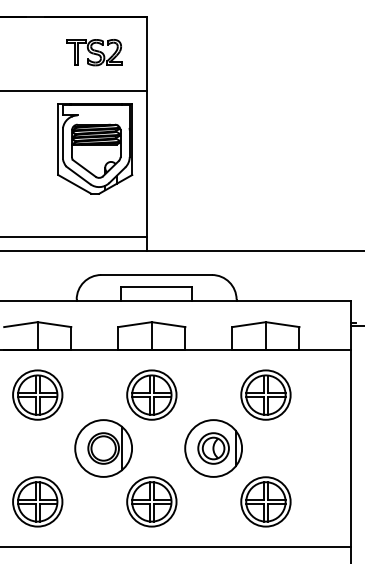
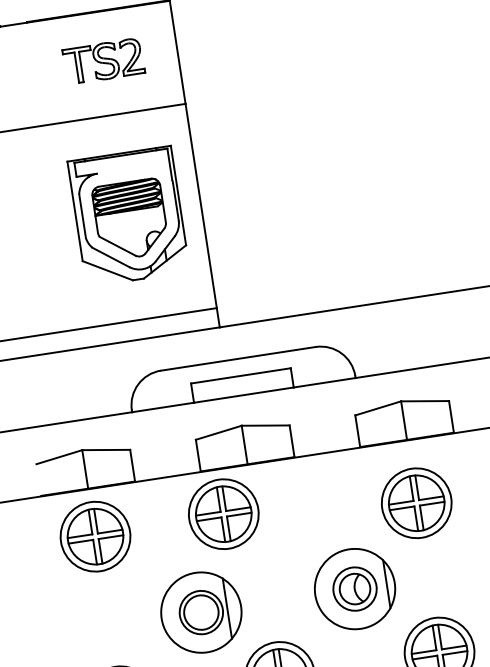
part: (95, 148) -> (129, 216), moved
part: (37, 394) -> (95, 535), moved
part: (151, 394) -> (223, 513), moved

